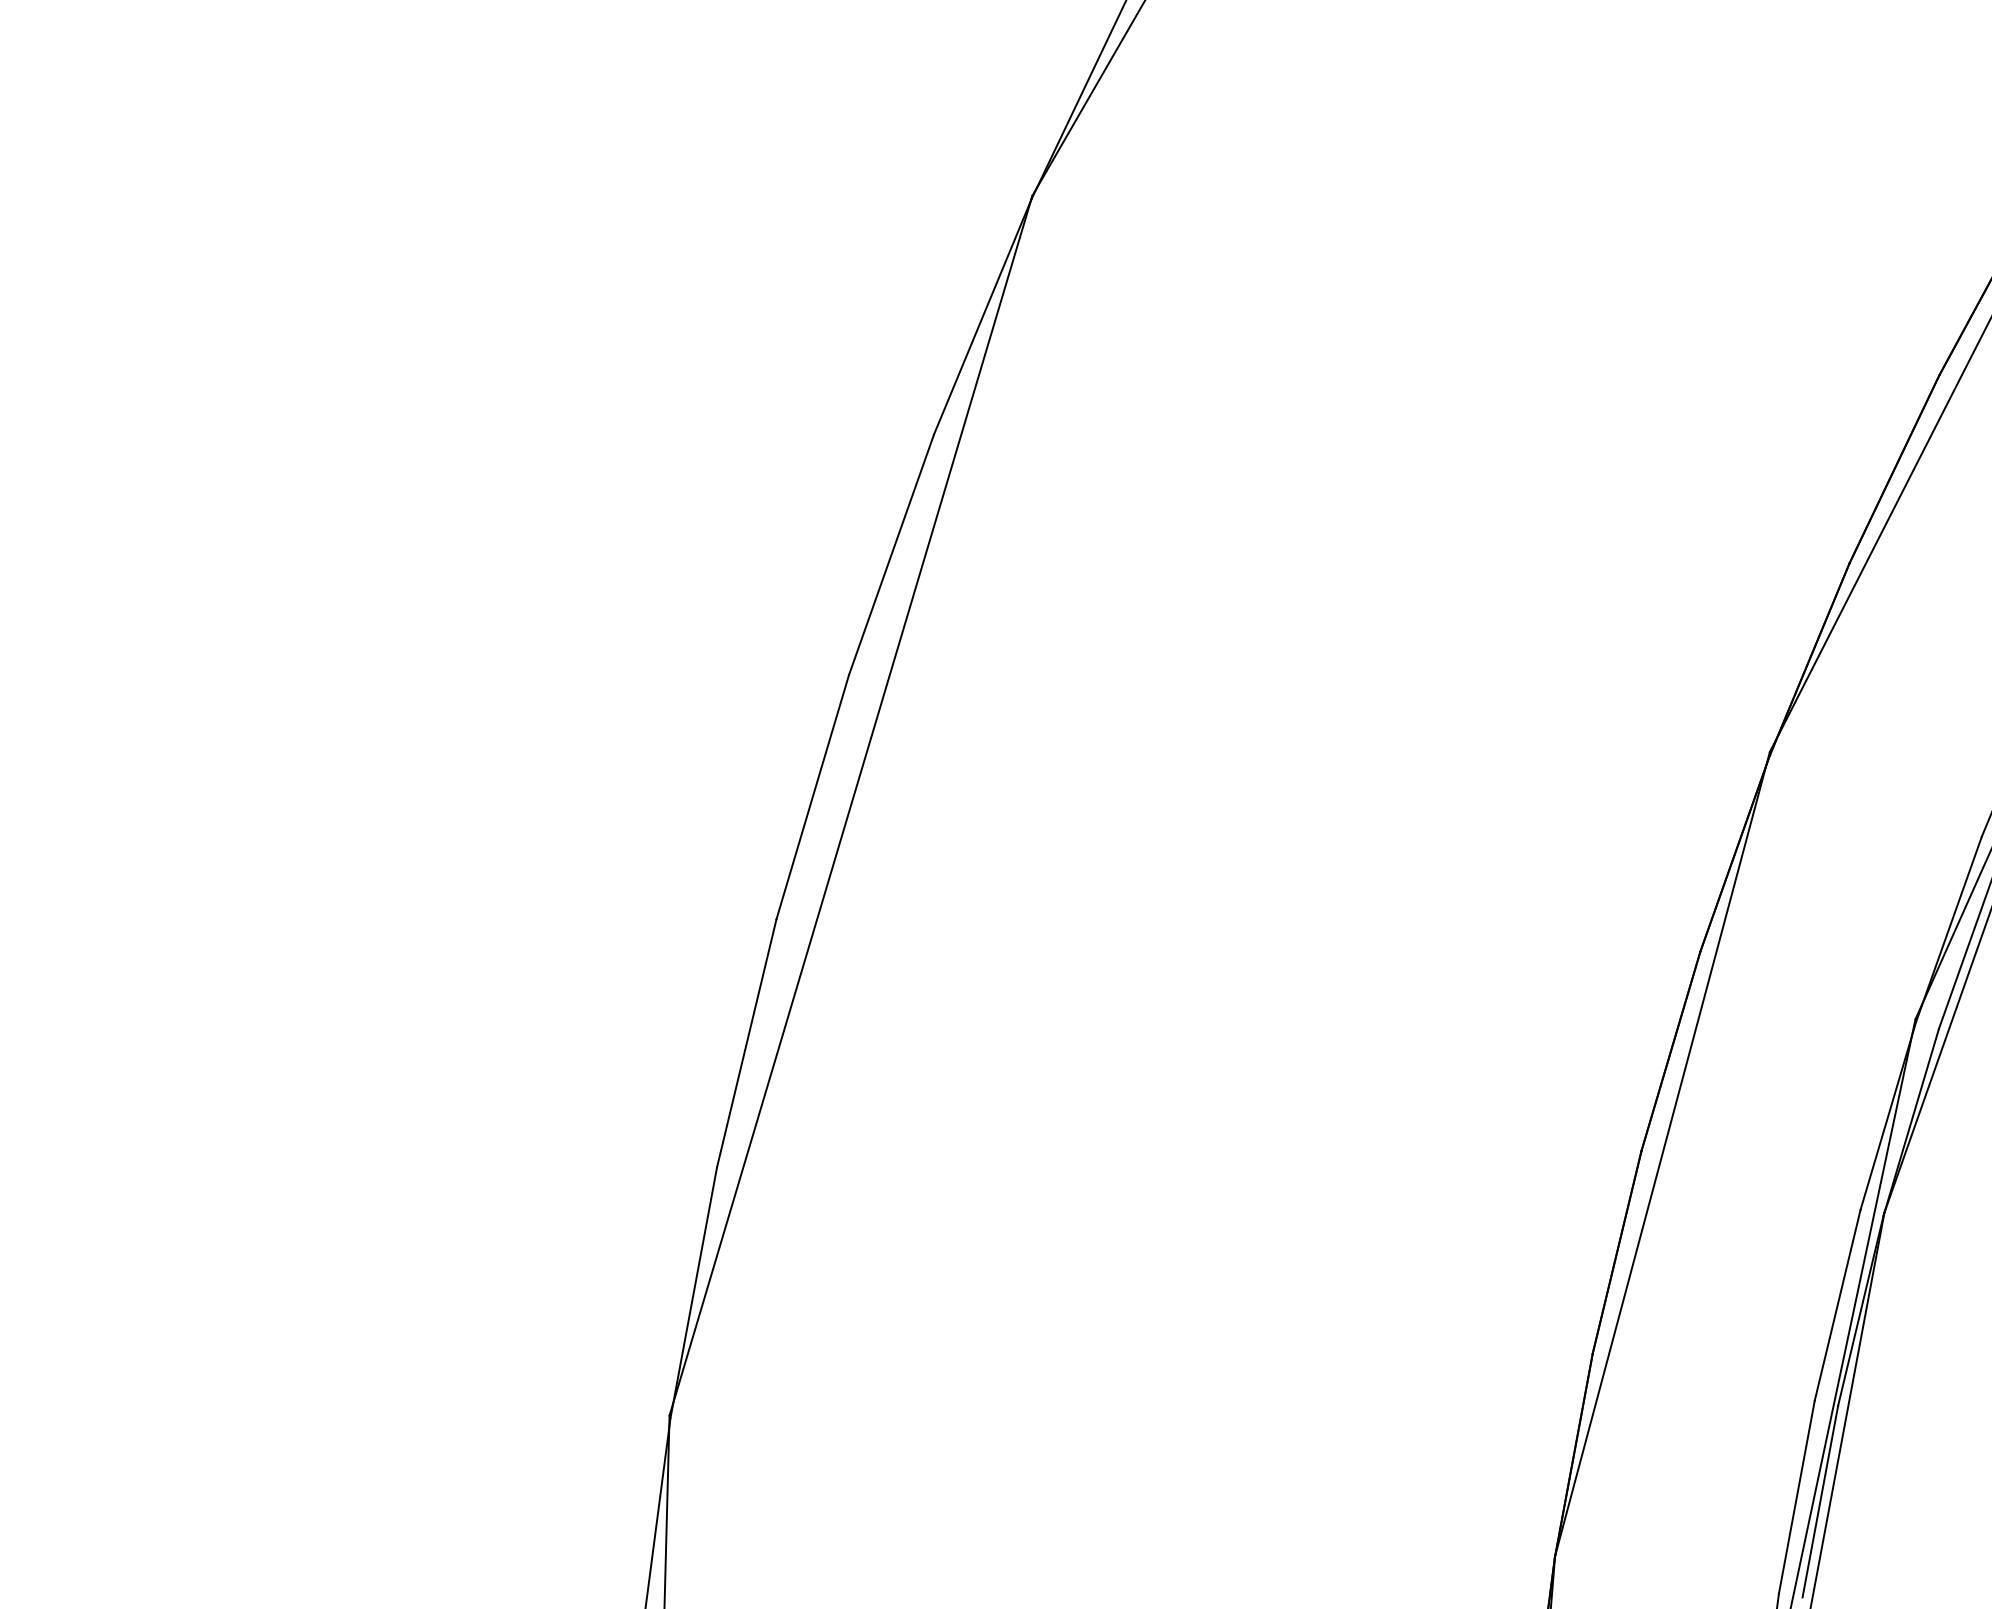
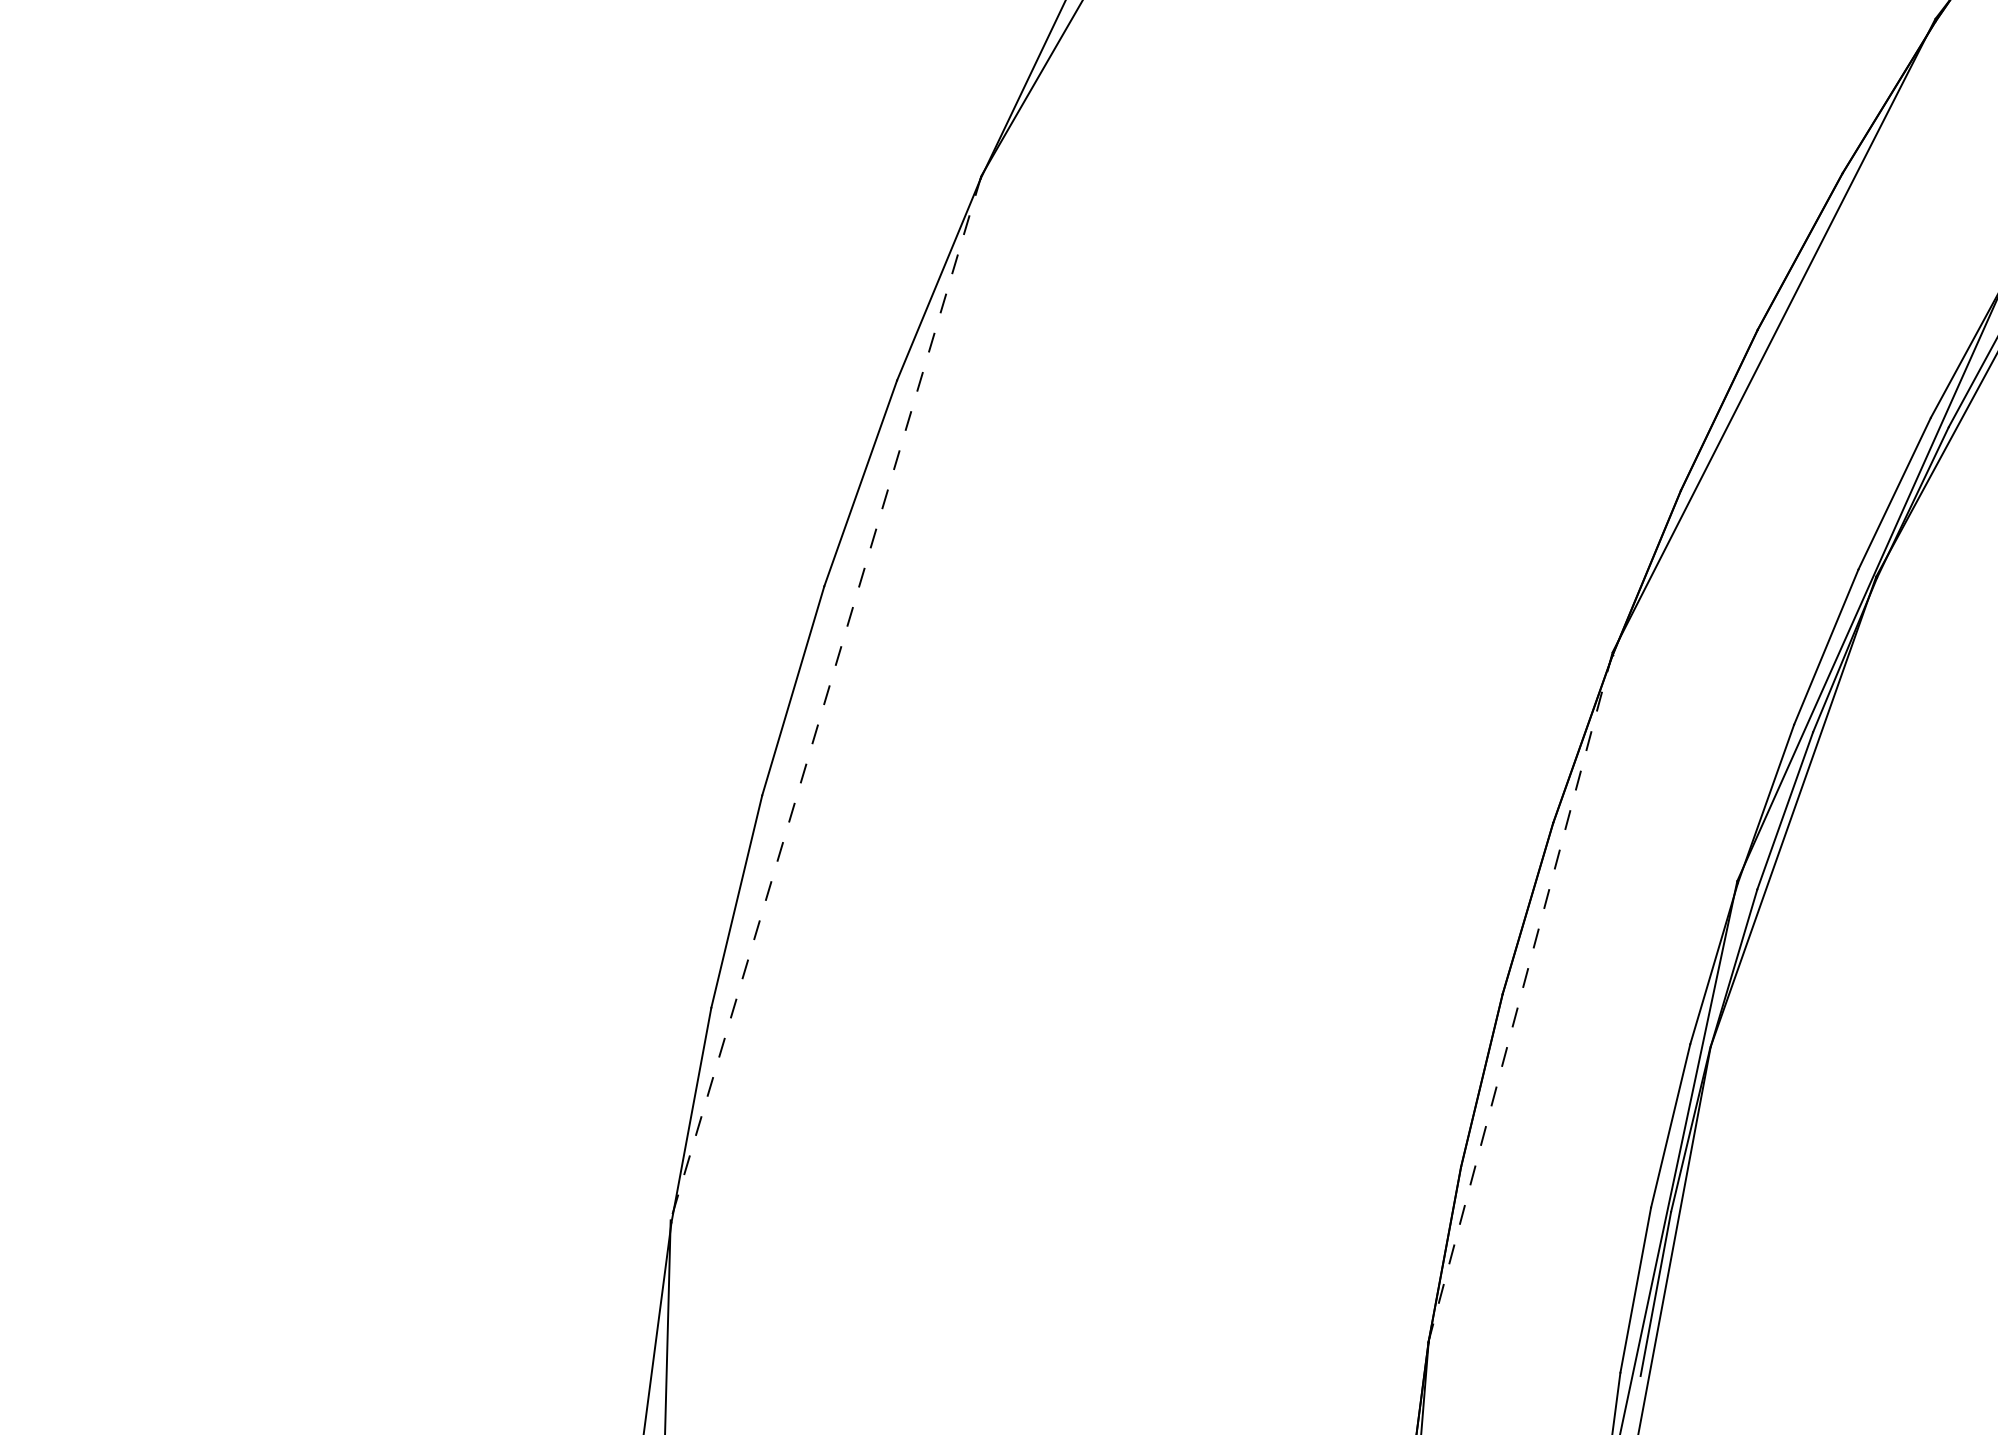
line: (850, 806) -> (825, 698), solid -> dashed
line: (1662, 1155) -> (1520, 997), solid -> dashed

